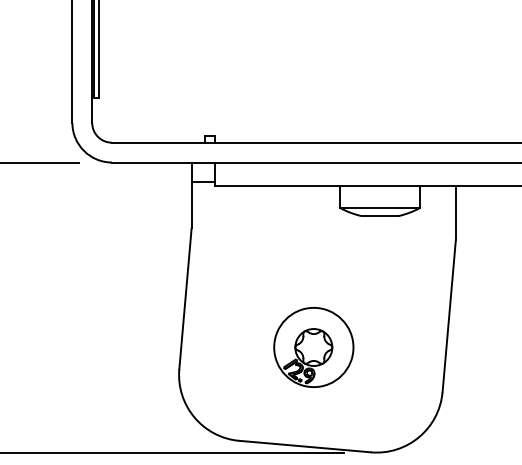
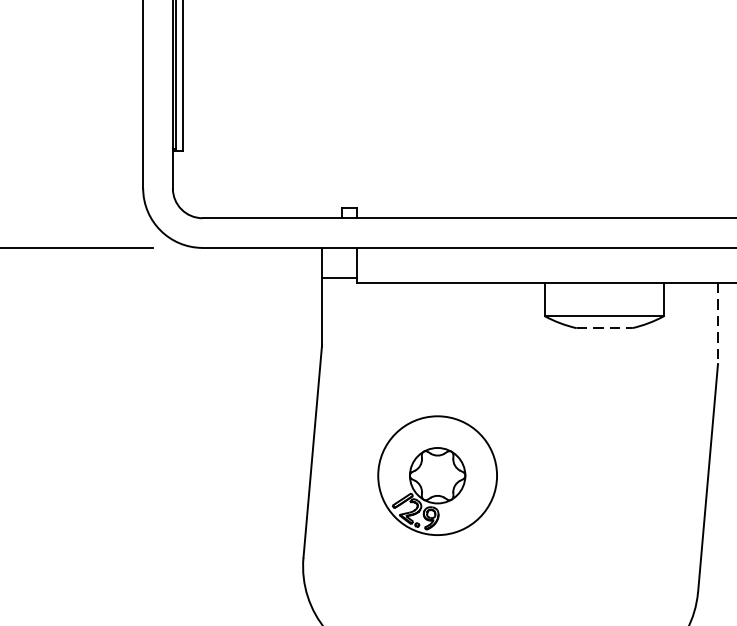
line: (455, 213) -> (717, 324), solid -> dashed
line: (380, 216) -> (605, 328), solid -> dashed
part: (313, 347) -> (437, 475), moved

